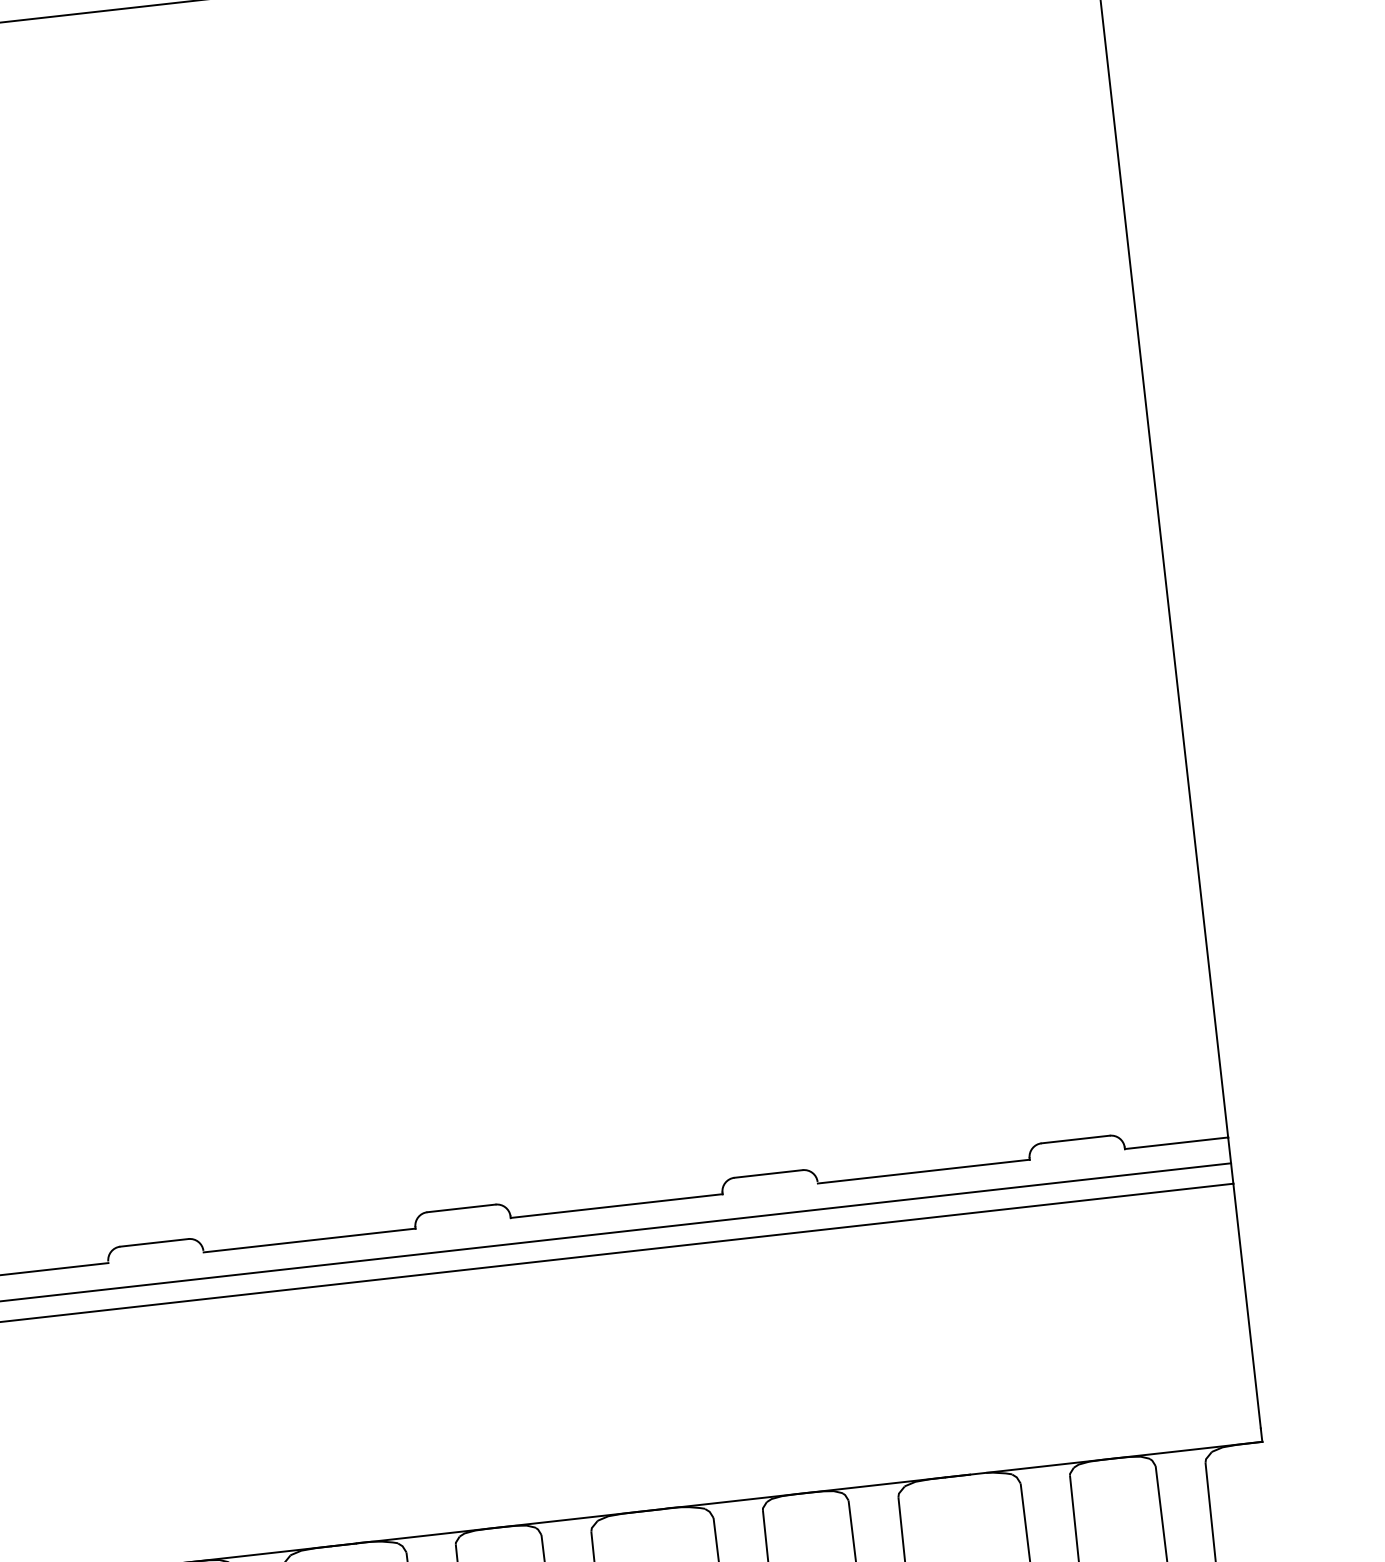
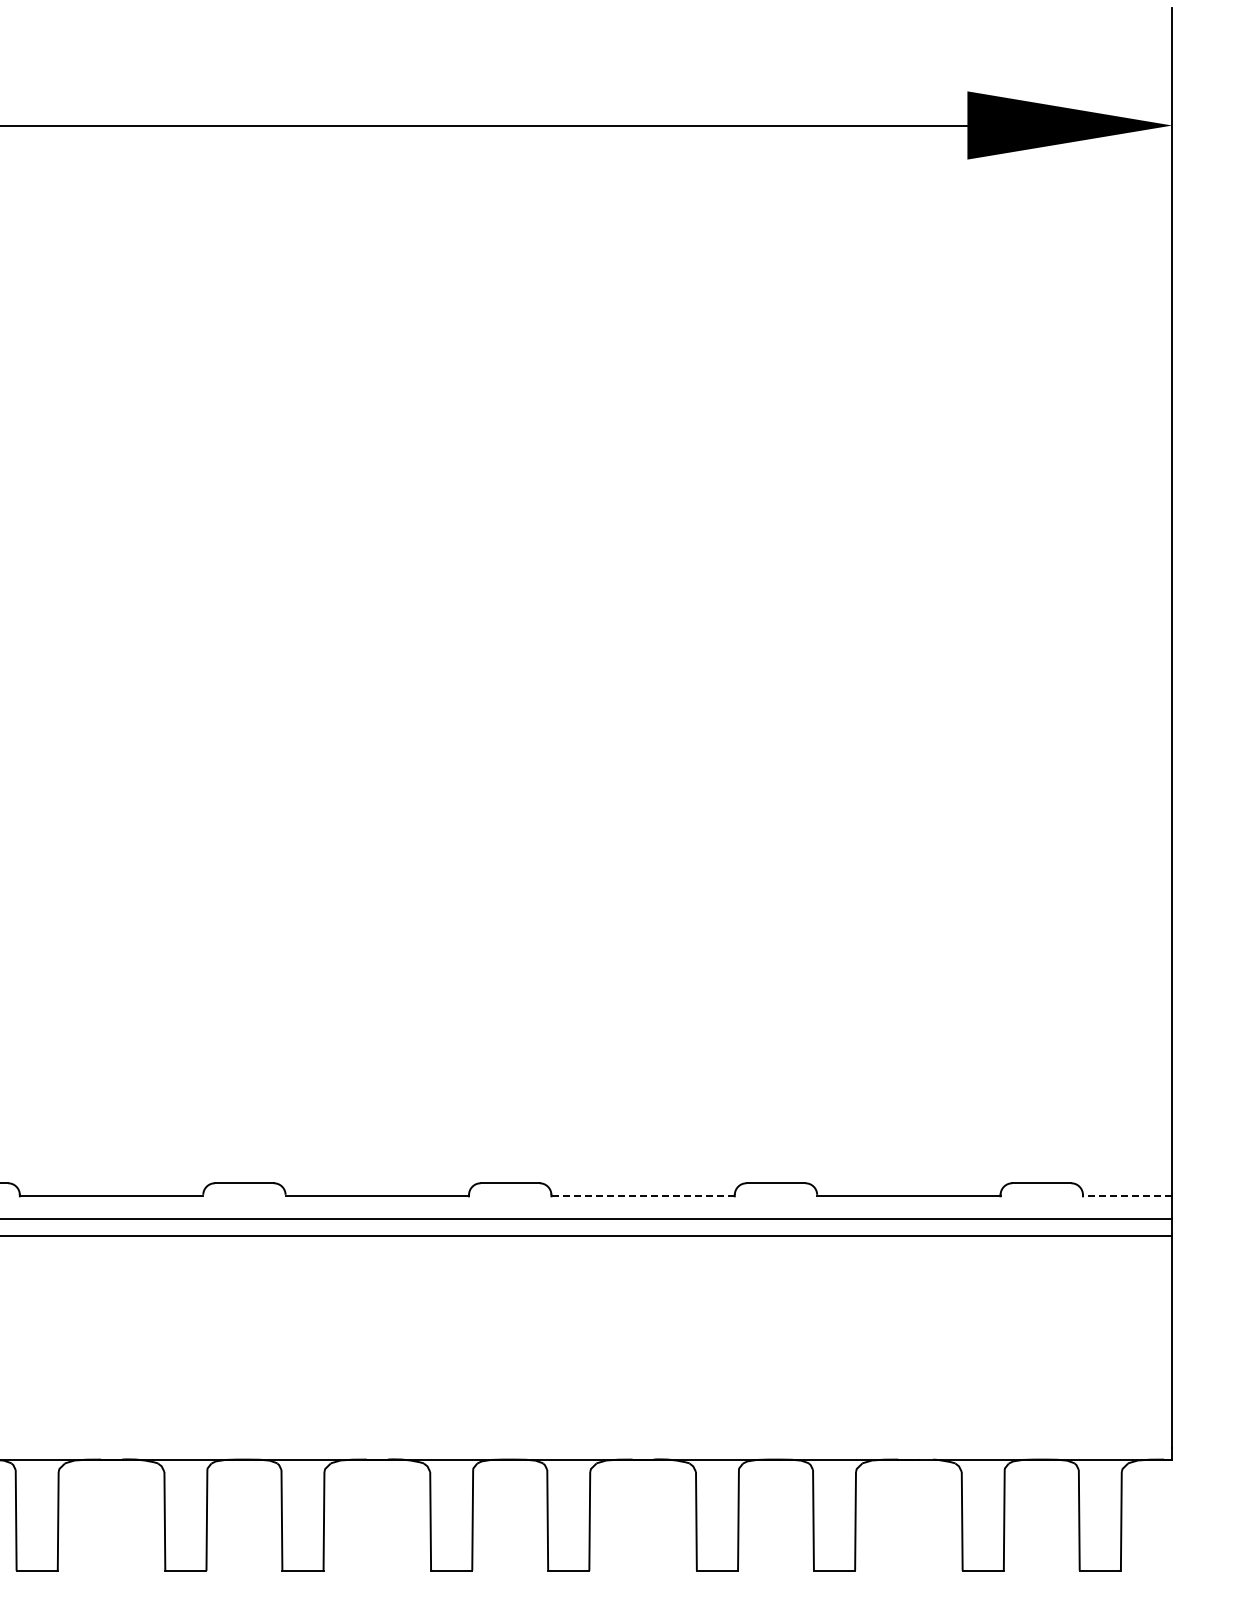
line: (1176, 1143) -> (1127, 1196), solid -> dashed
line: (617, 1206) -> (643, 1196), solid -> dashed

